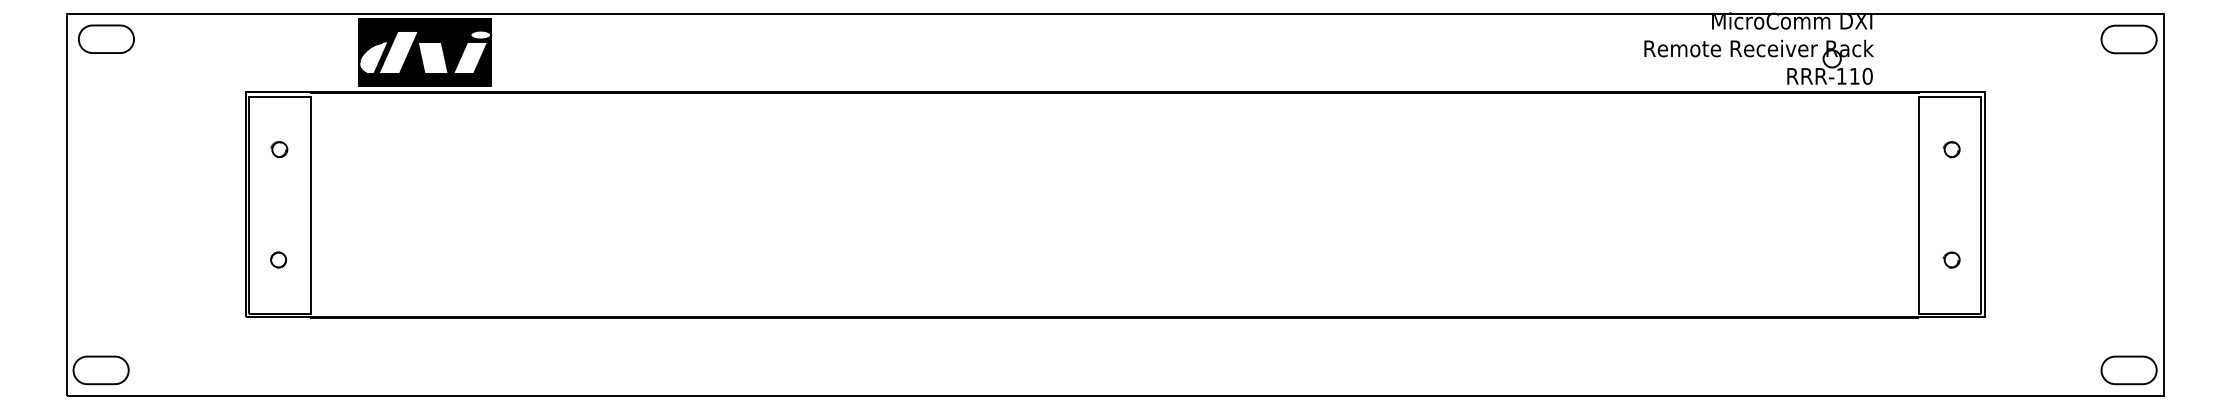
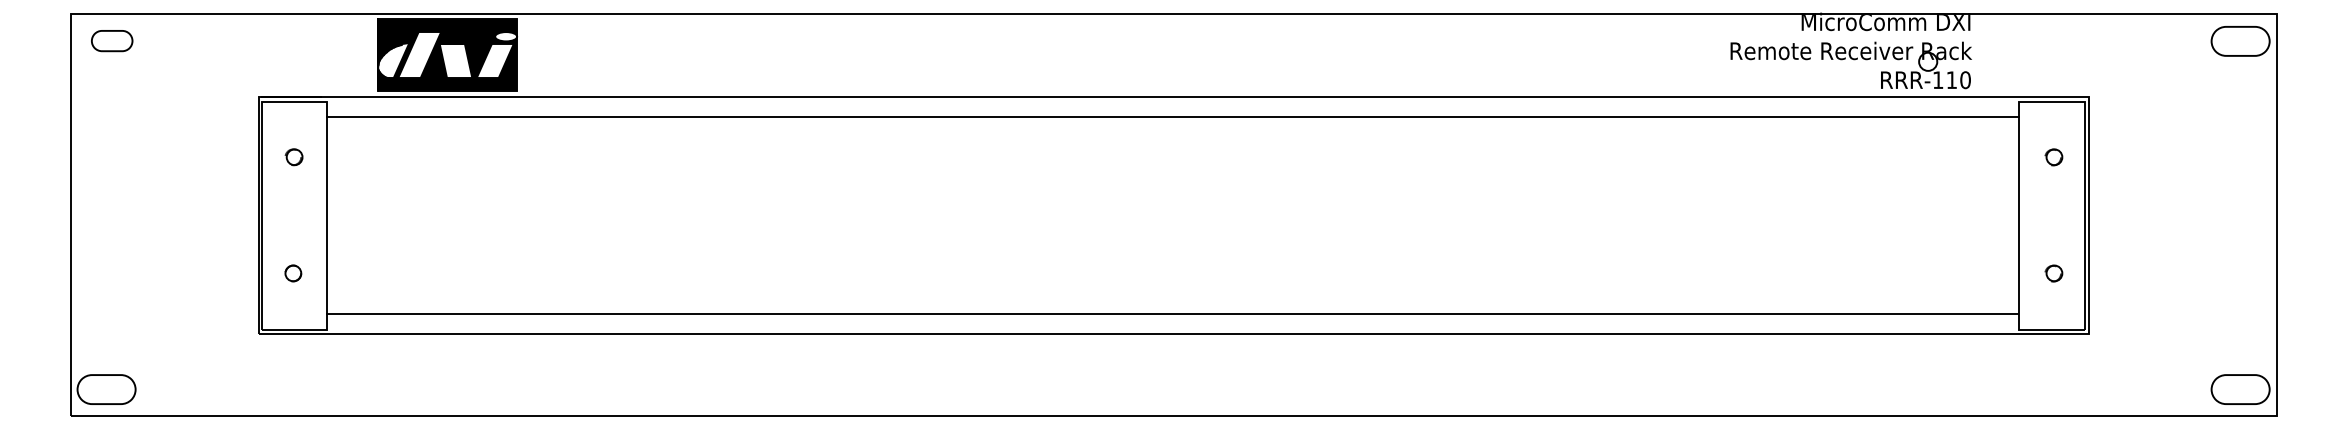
part: (106, 38) -> (112, 40), size x0.7
line: (1114, 93) -> (1172, 117), moved
line: (1113, 317) -> (1171, 313), moved

